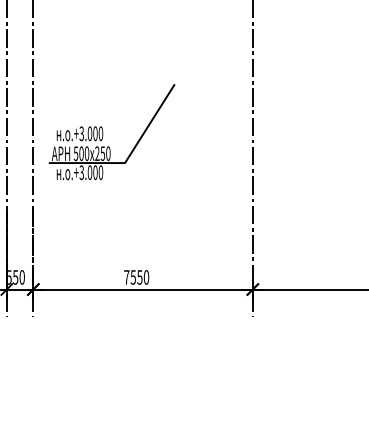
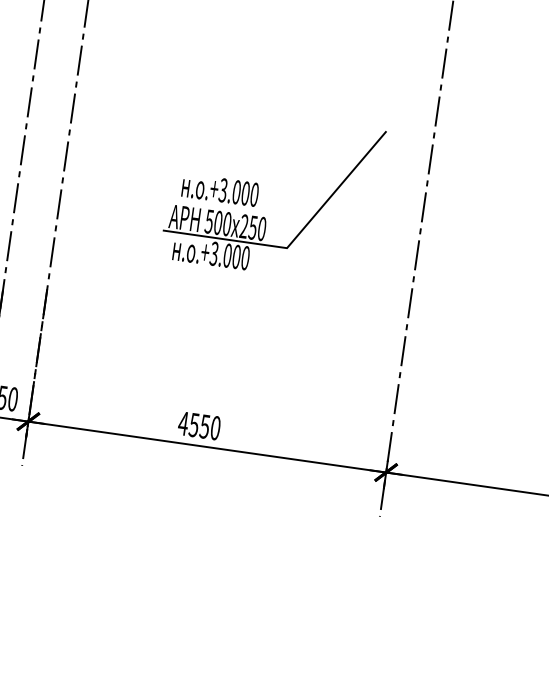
part: (103, 132) -> (259, 193), moved
text: (126, 277) -> (183, 423), 7550 -> 4550

